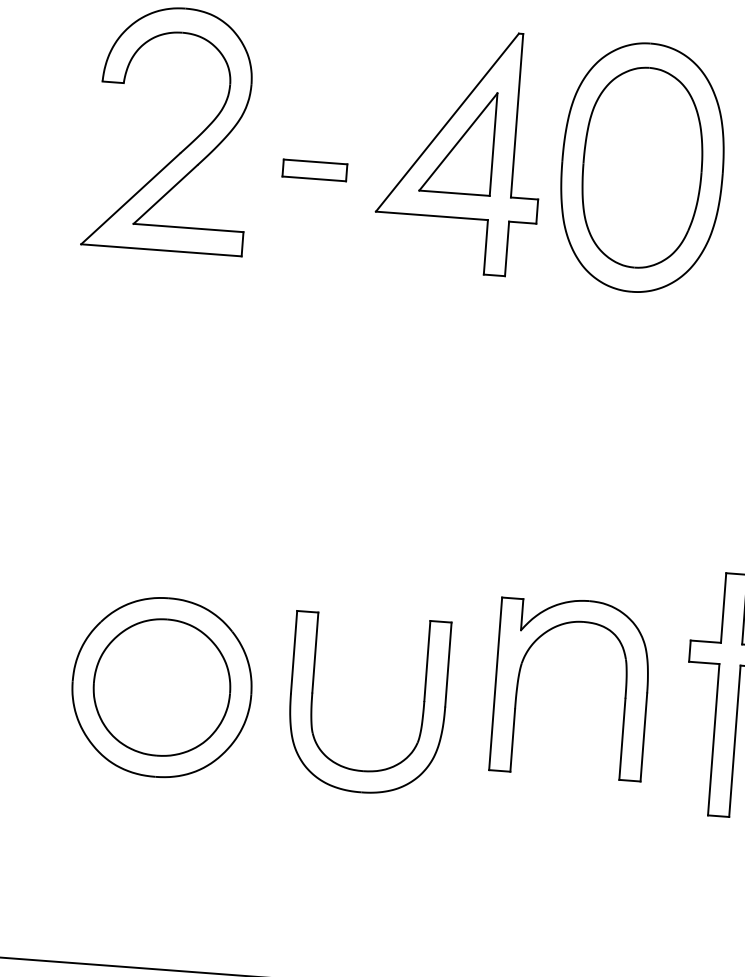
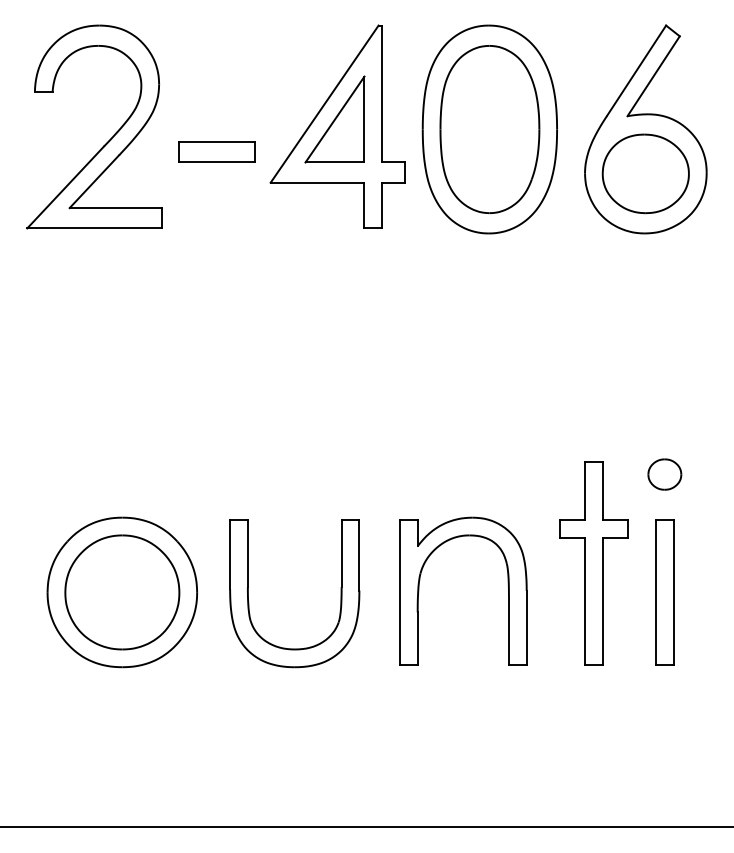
part: (314, 169) -> (216, 151), size x1.43
part: (519, 683) -> (419, 590), moved

